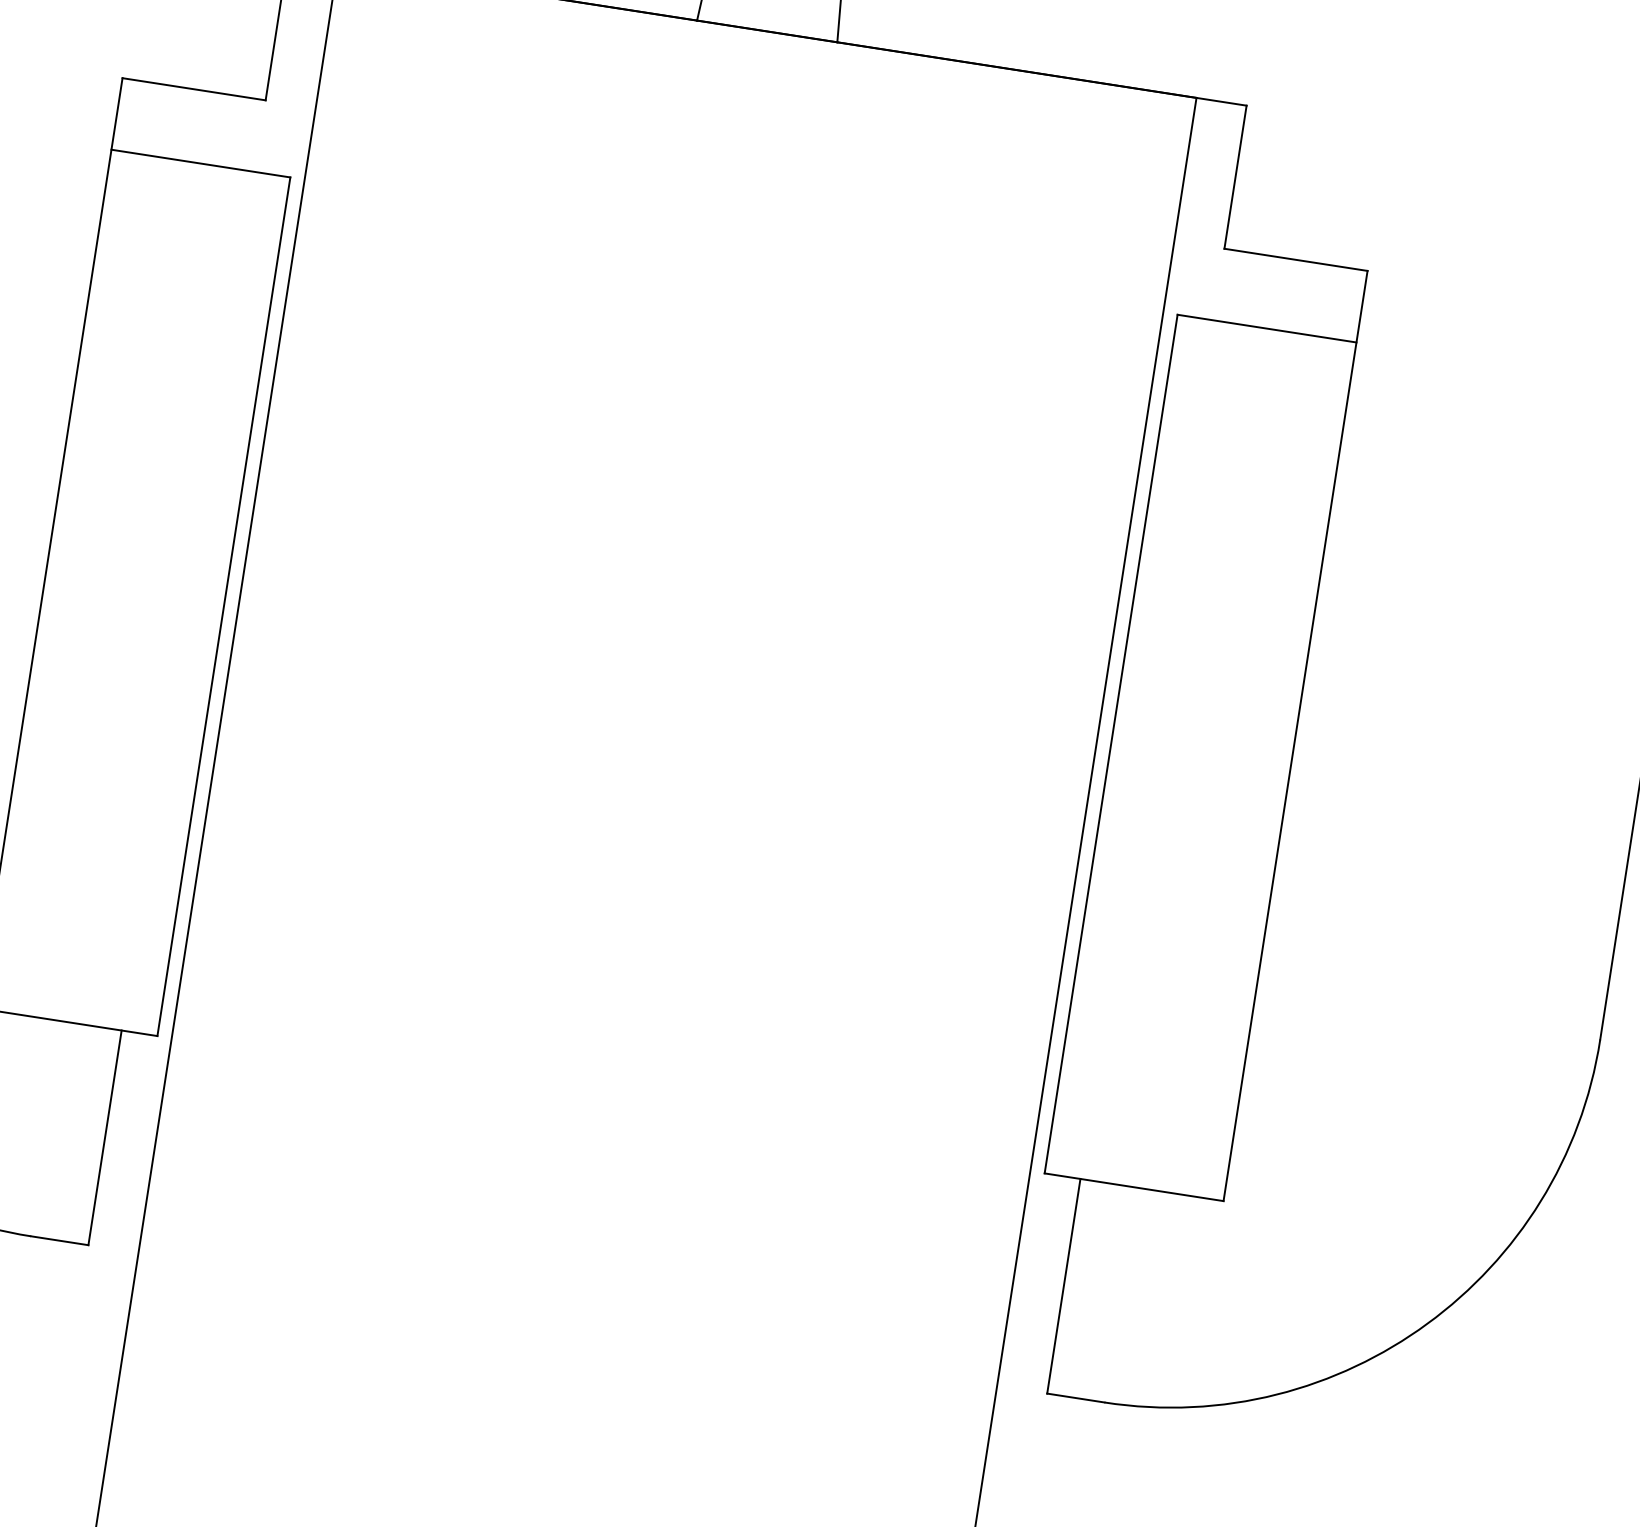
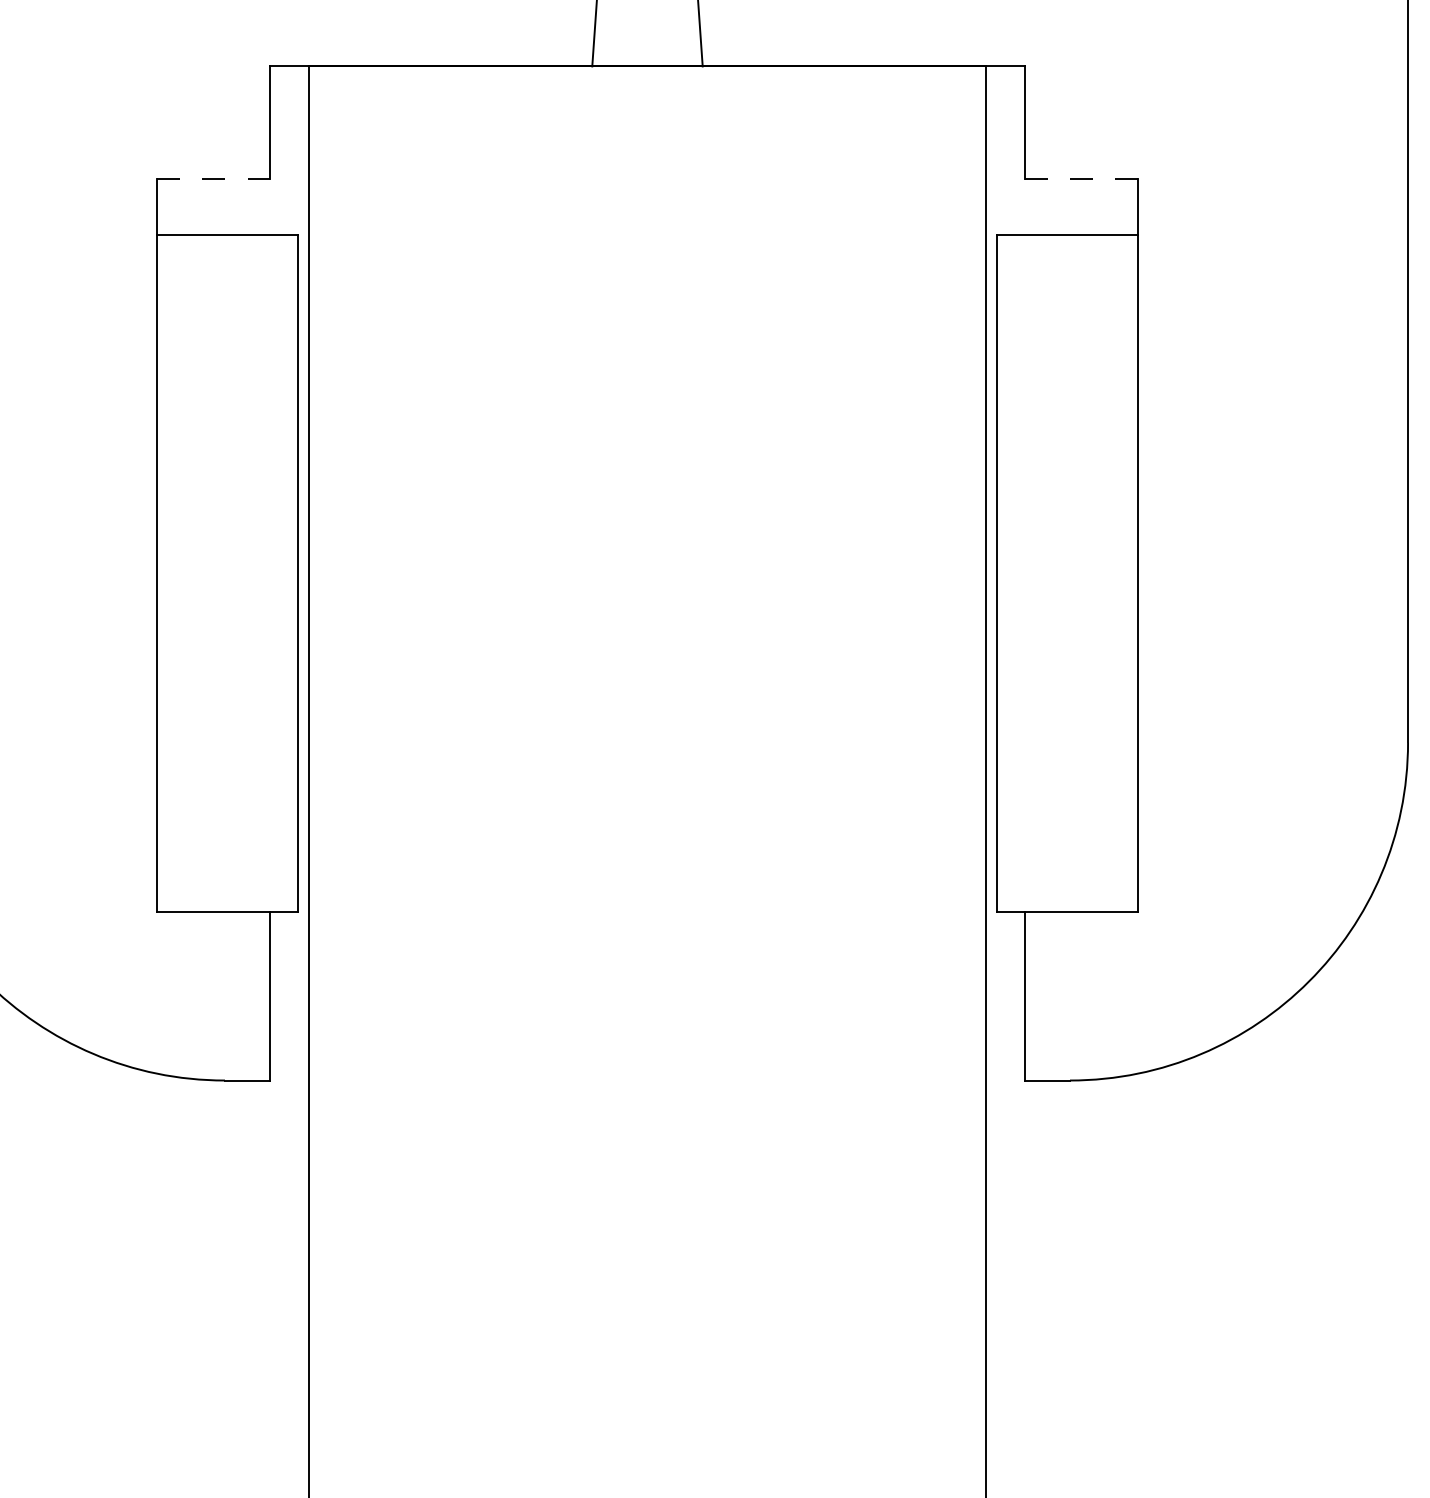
line: (193, 89) -> (213, 179), solid -> dashed
line: (1296, 260) -> (1081, 179), solid -> dashed

